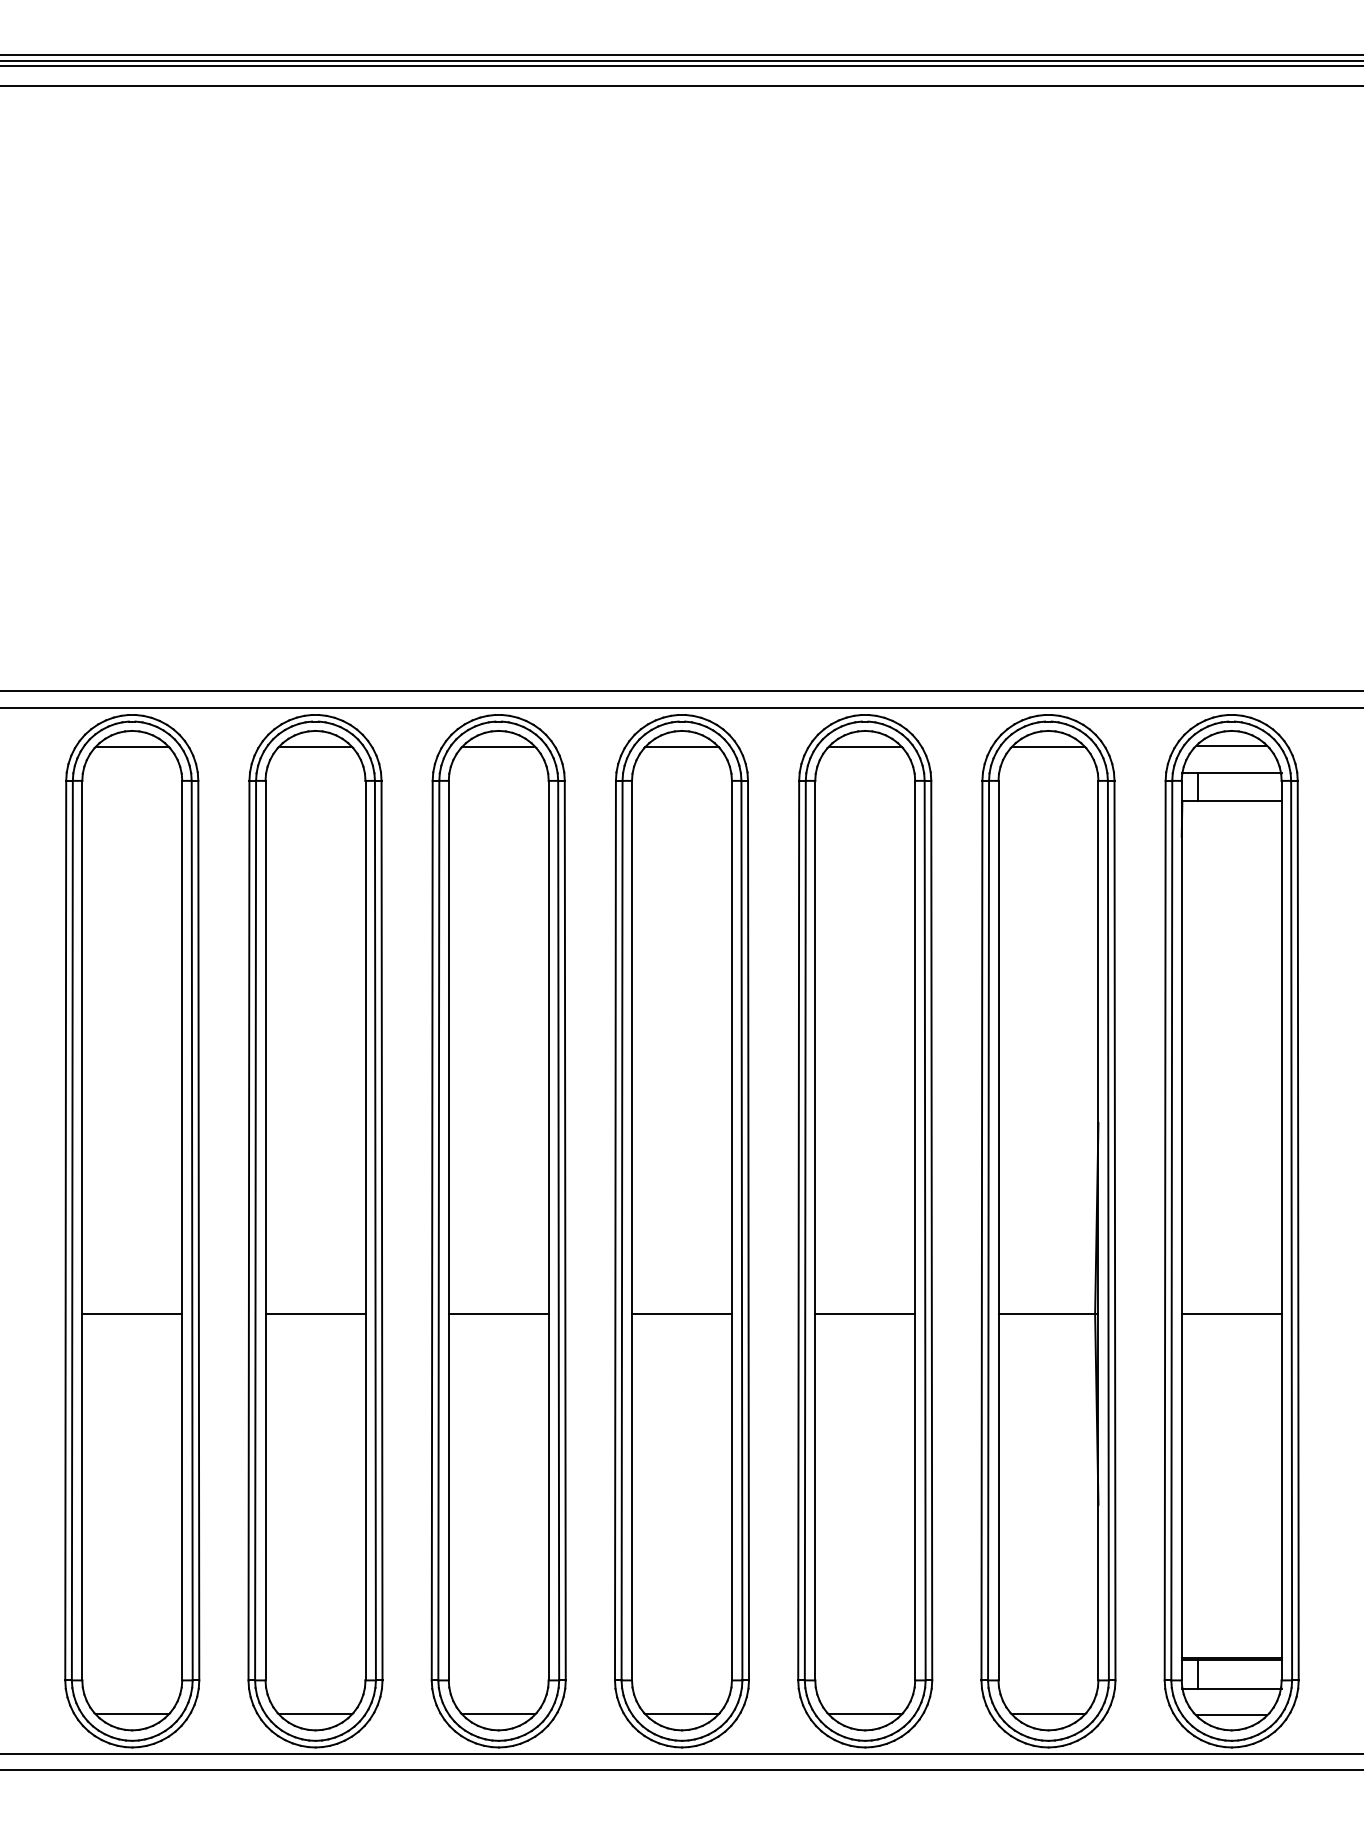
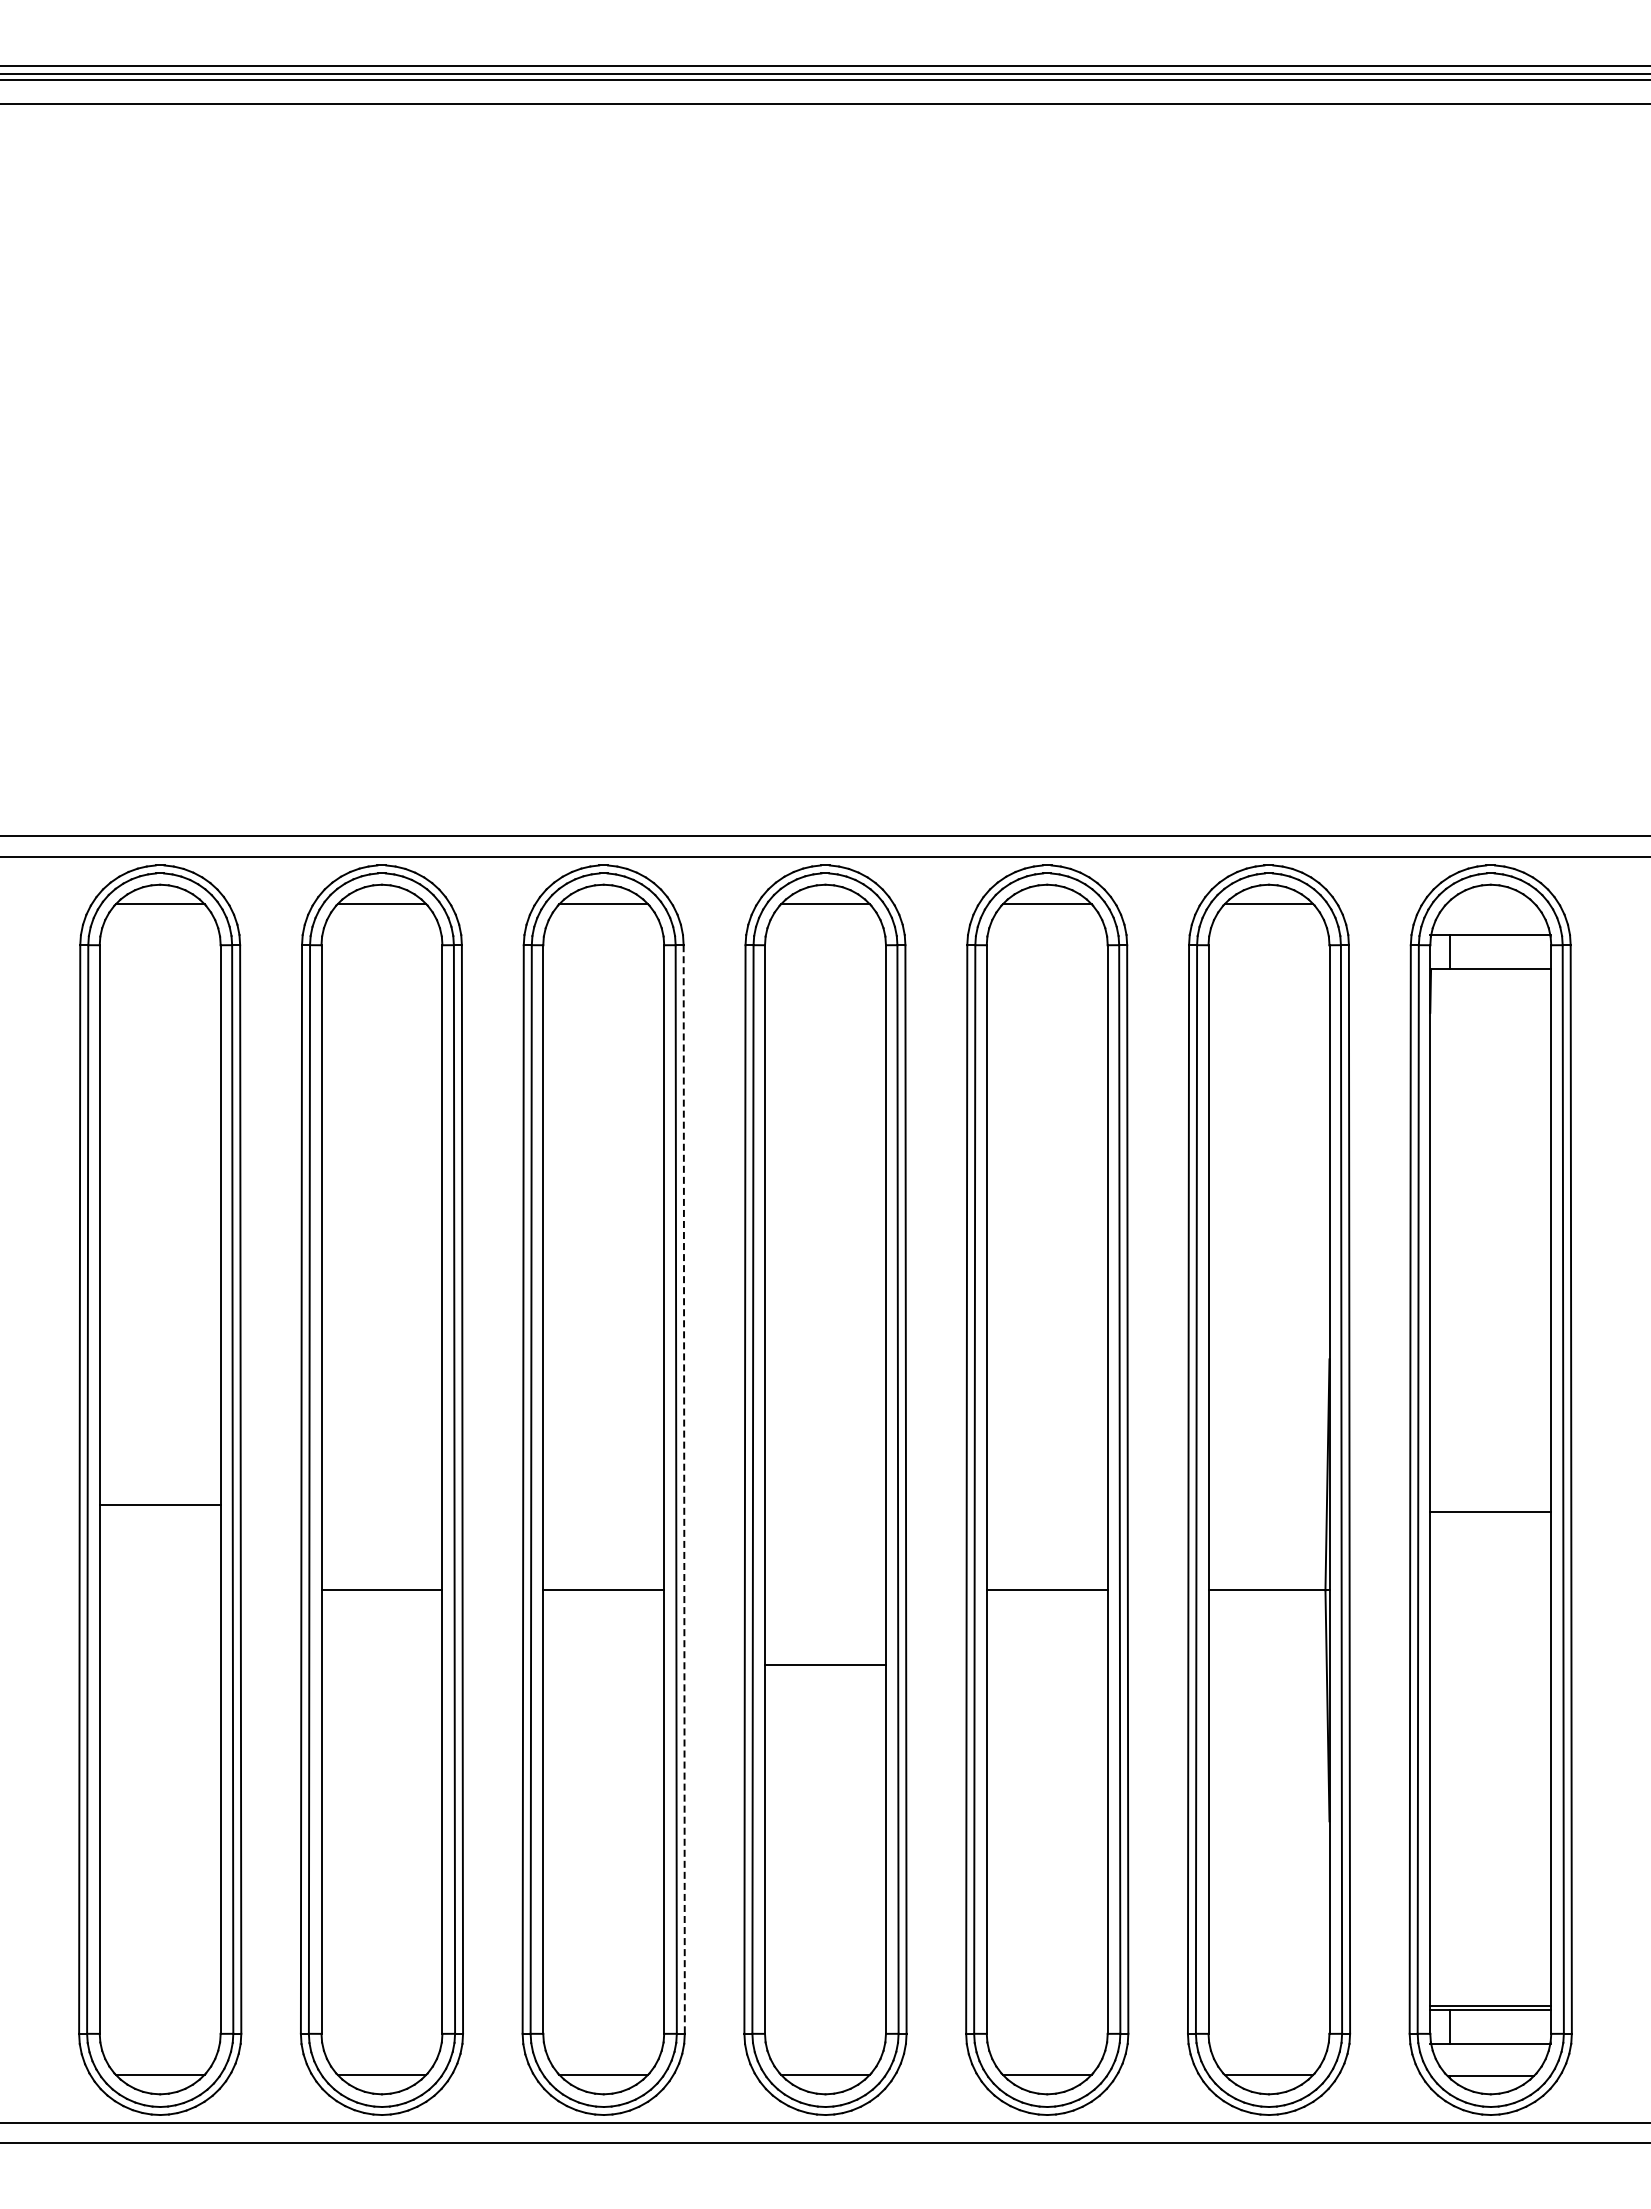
line: (1231, 745) -> (1490, 902), removed
line: (565, 1231) -> (684, 1490), solid -> dashed
line: (131, 1314) -> (159, 1505), moved
line: (682, 1314) -> (825, 1665), moved
line: (1231, 1314) -> (1490, 1512), moved

